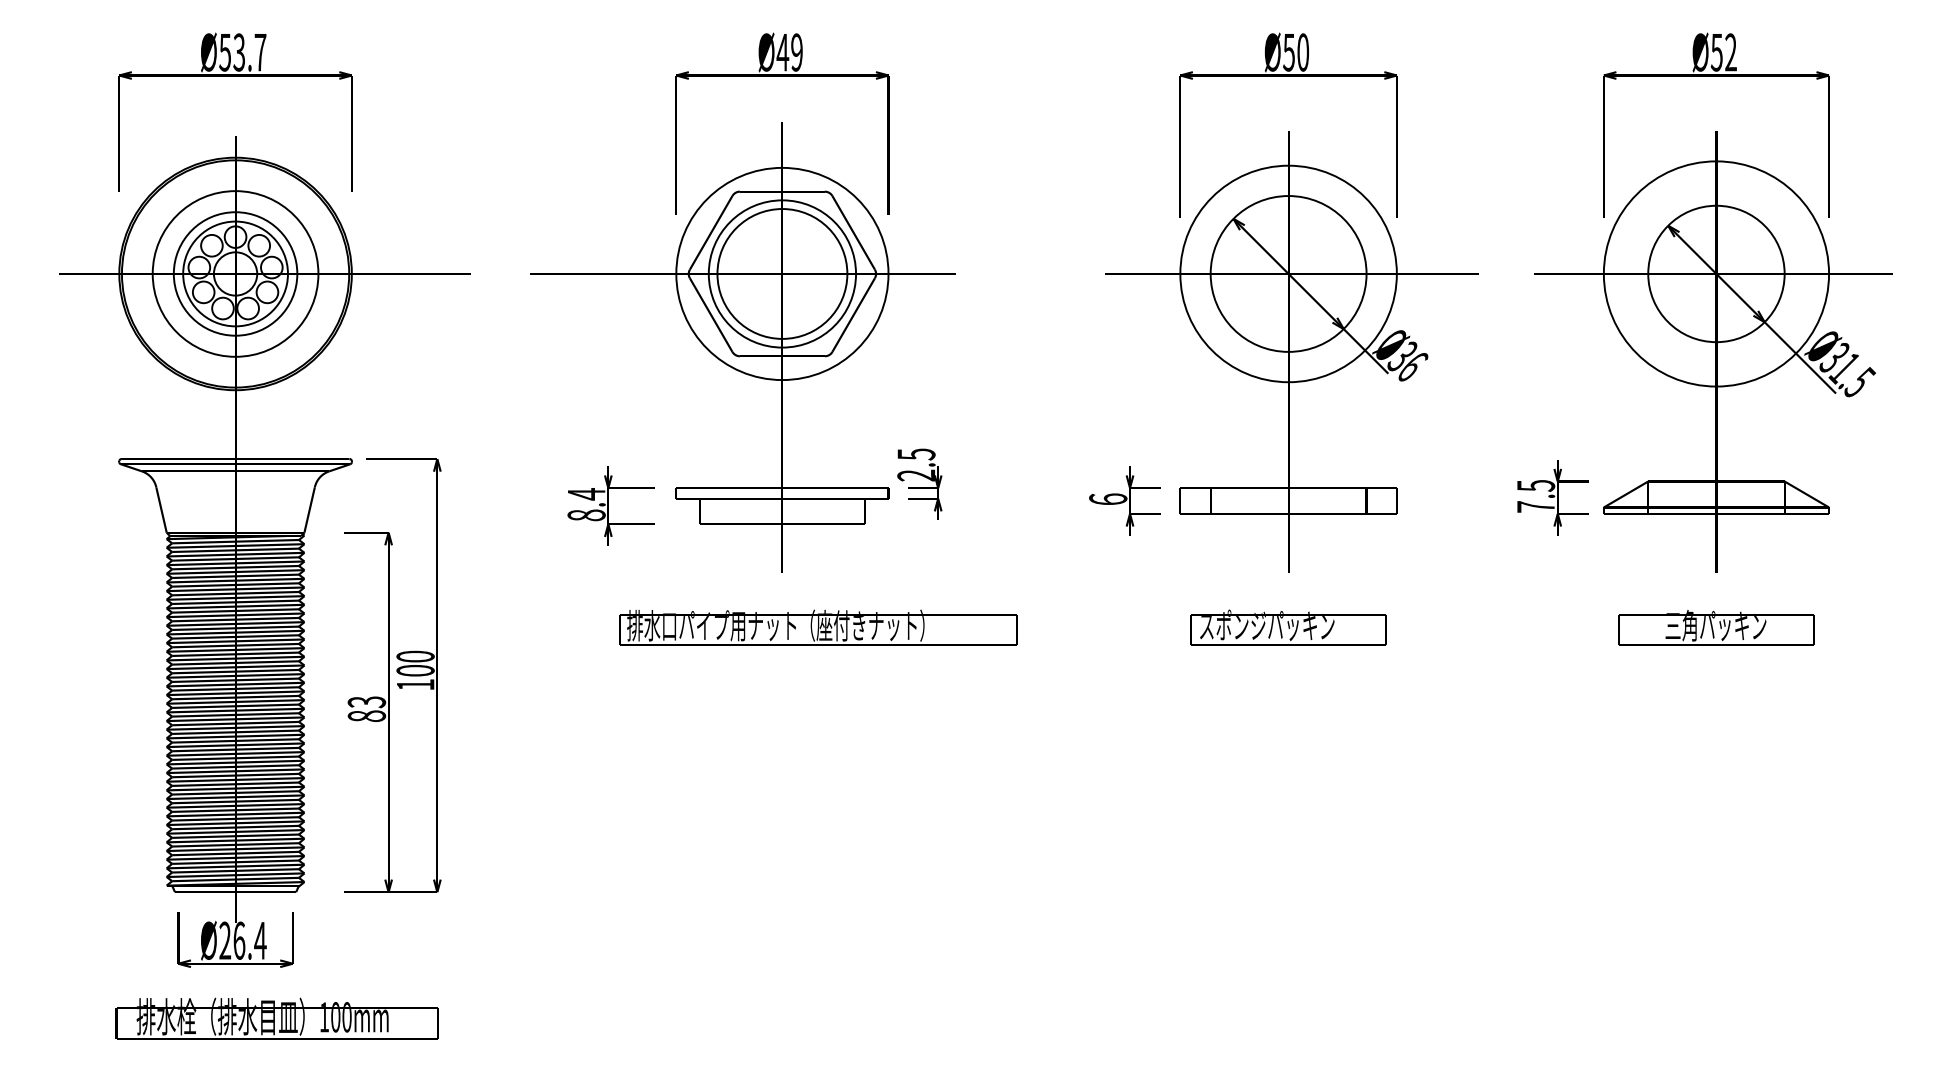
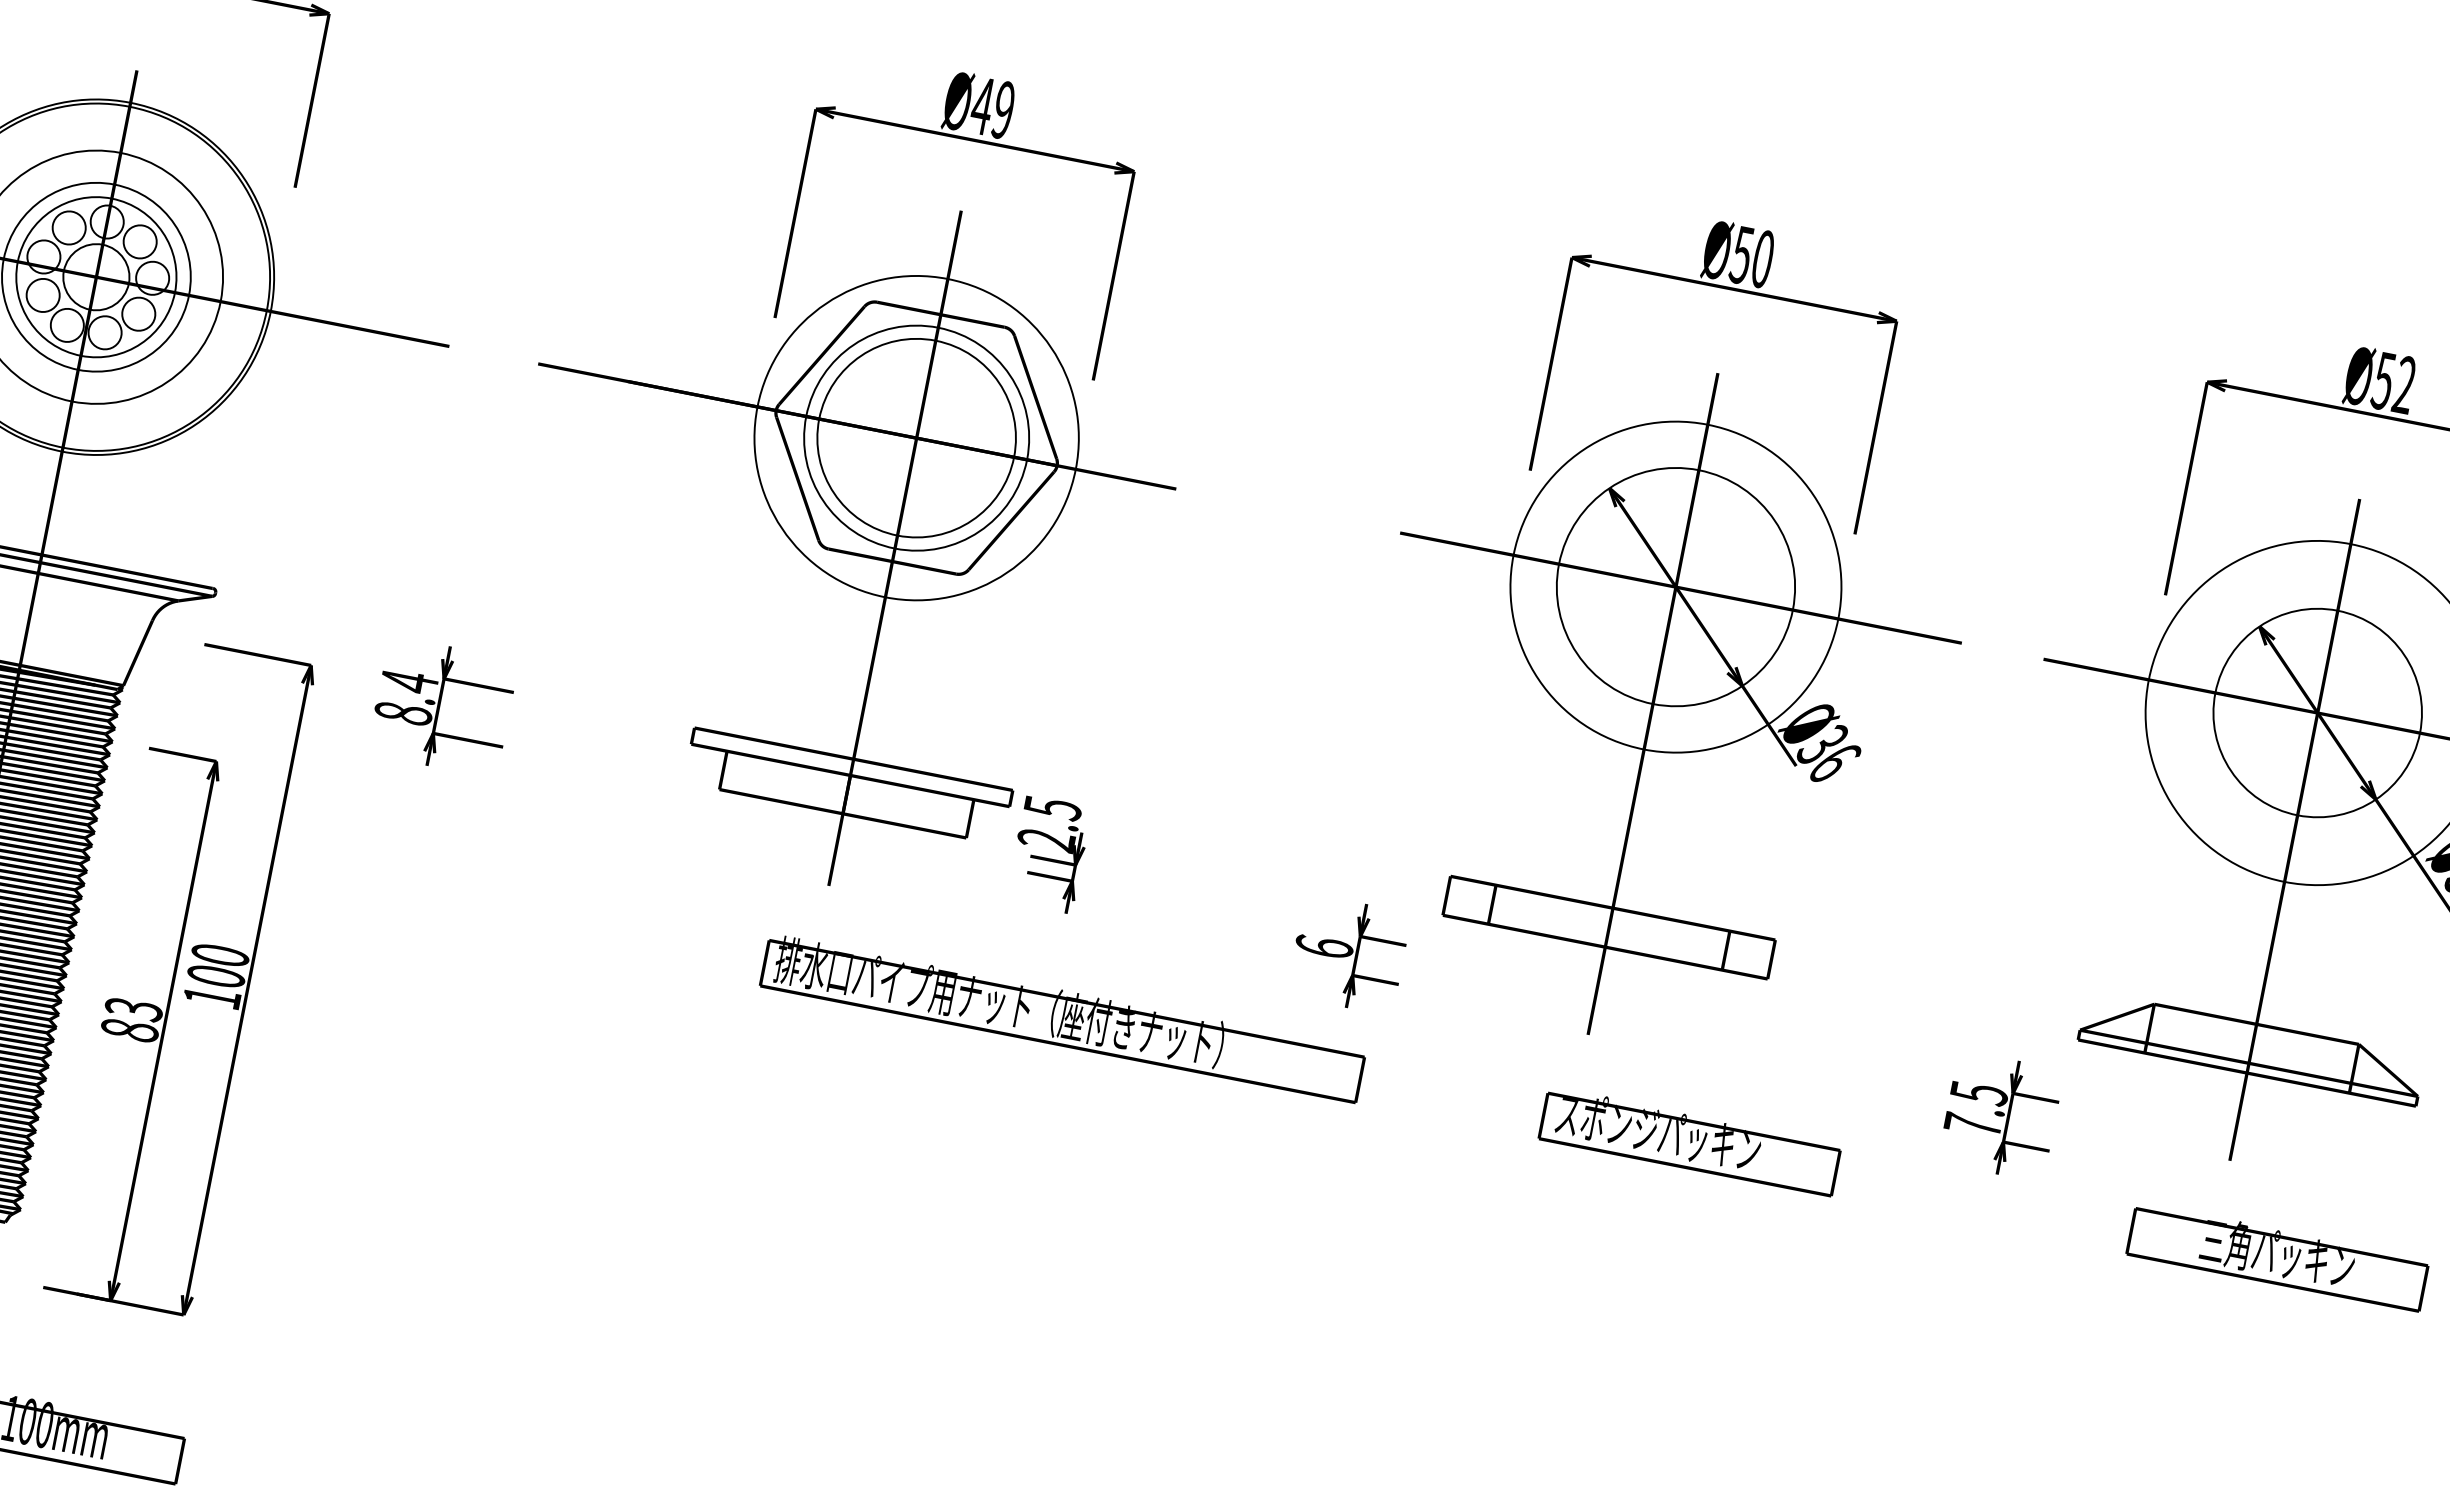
text: (919, 483) -> (1048, 852), moved
text: (1552, 497) -> (2000, 1115), moved
text: (1124, 500) -> (1348, 953), moved
text: (610, 505) -> (442, 705), moved
text: (818, 627) -> (1063, 1017), moved
text: (1288, 627) -> (1690, 1140), moved
text: (1716, 627) -> (2278, 1255), moved
text: (392, 675) -> (180, 976), moved

